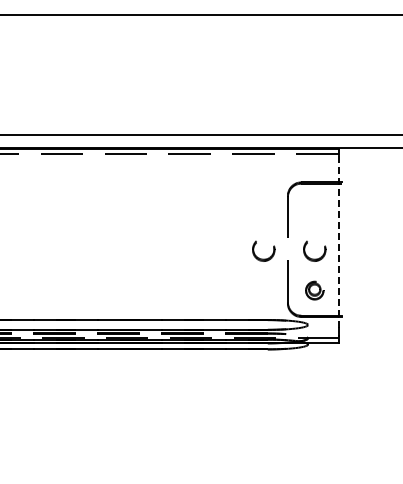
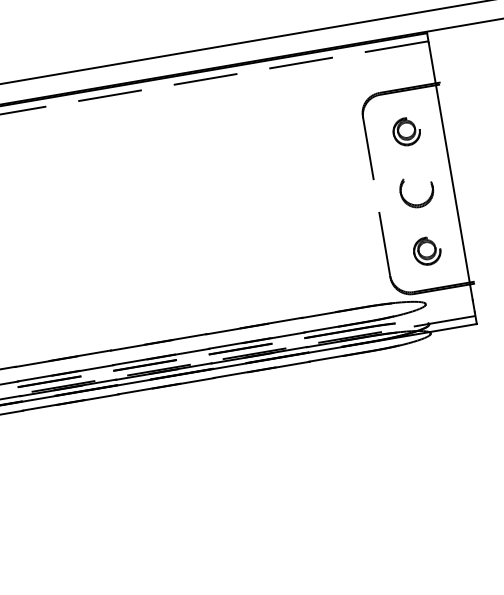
part: (314, 210) -> (406, 131), added
line: (338, 240) -> (449, 170), dashed -> solid
part: (263, 258) -> (342, 216), removed

